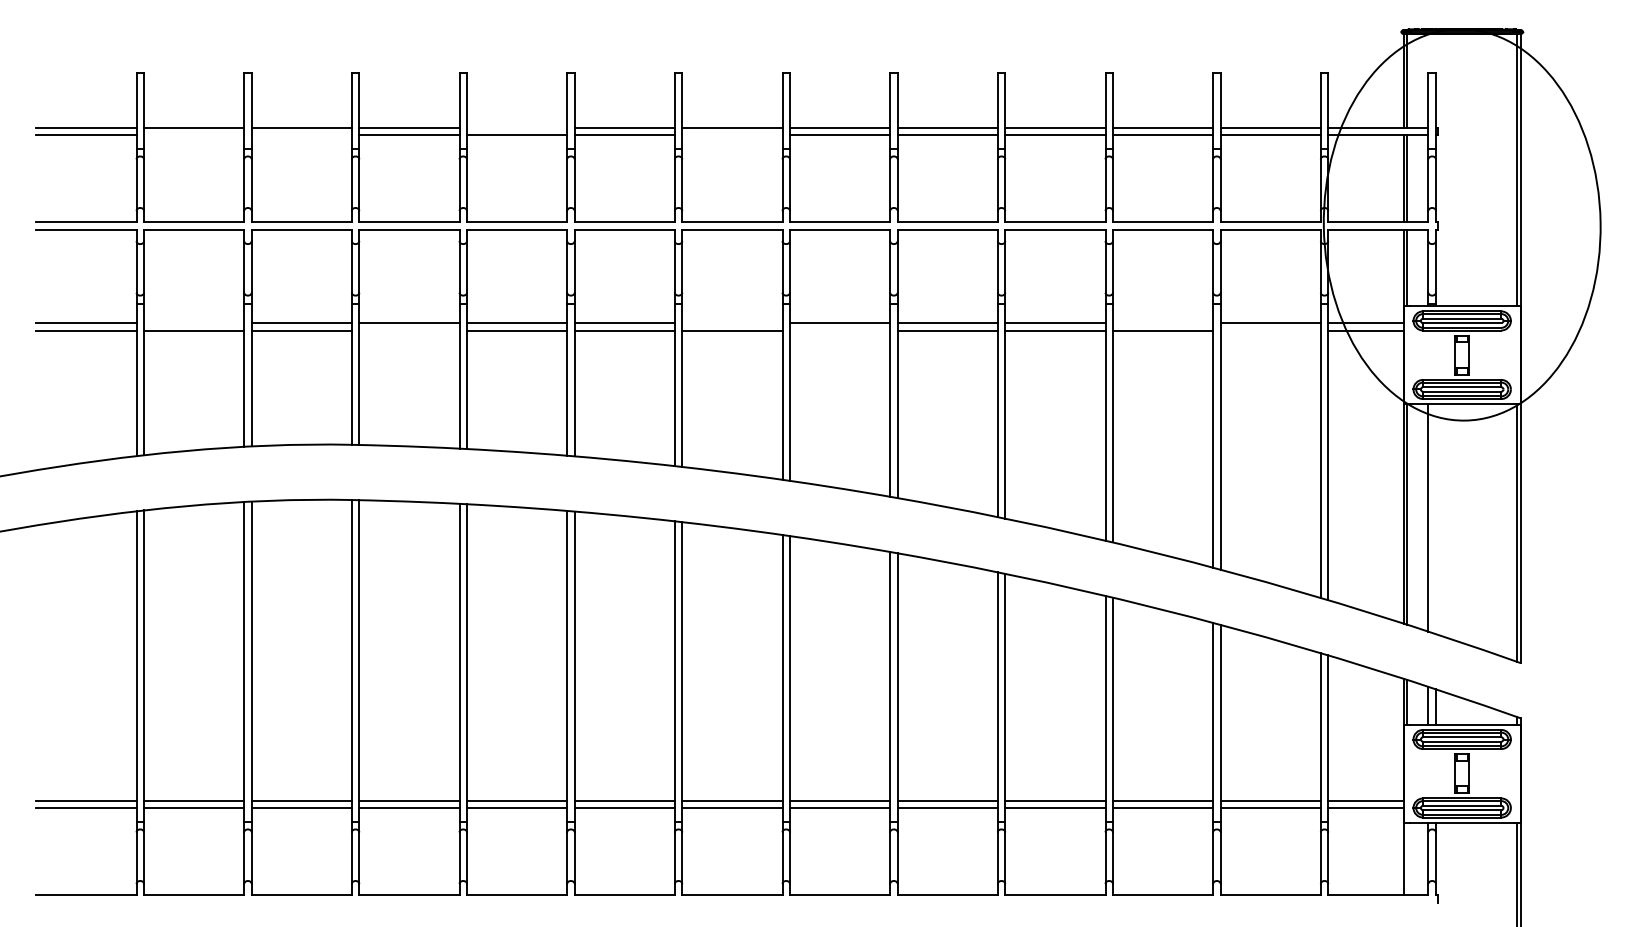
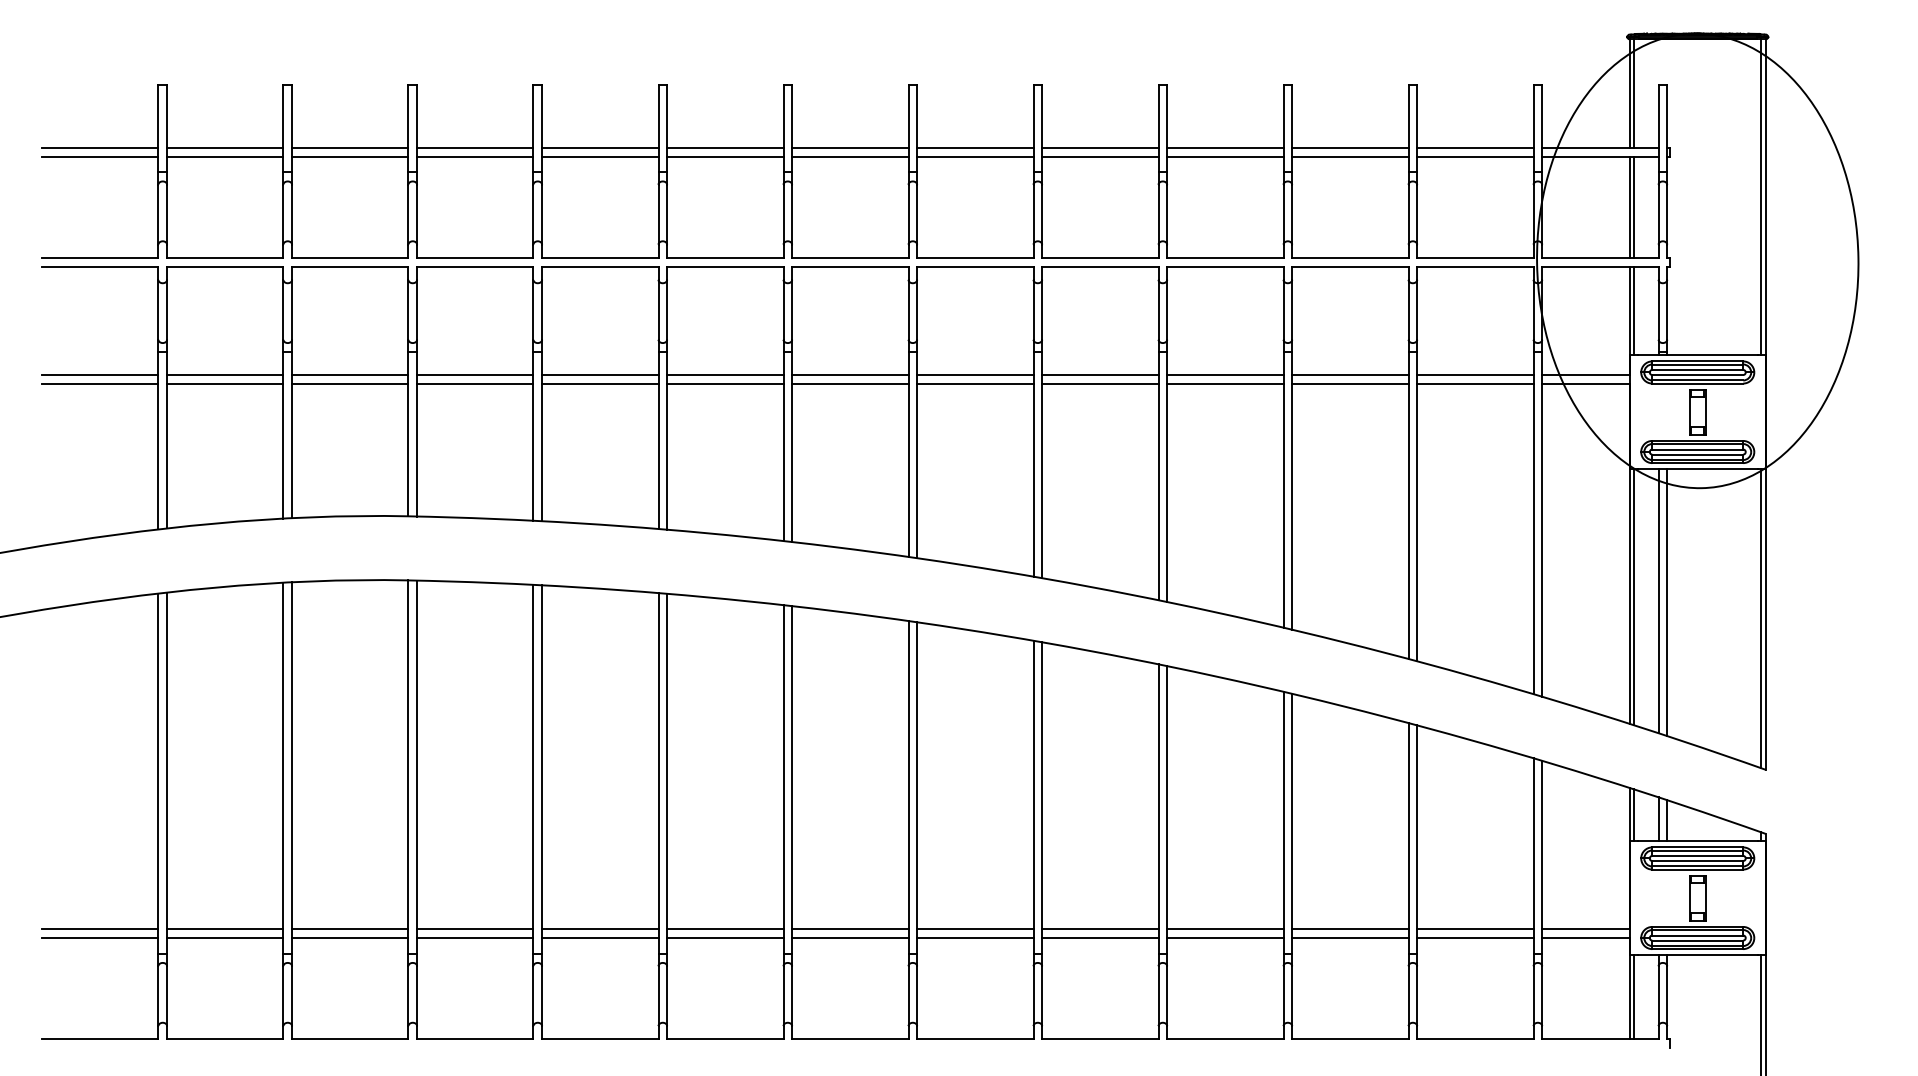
line: (517, 127) -> (600, 147), added
line: (194, 134) -> (225, 156), added
line: (301, 134) -> (350, 156), added
line: (732, 134) -> (850, 156), added
line: (194, 323) -> (225, 375), added
line: (732, 323) -> (850, 375), added
line: (1163, 323) -> (1350, 375), added
line: (409, 330) -> (475, 383), added
line: (840, 330) -> (975, 383), added
line: (1270, 330) -> (1475, 383), added
line: (1436, 519) -> (1667, 602), added
line: (1407, 859) -> (1634, 997), added

